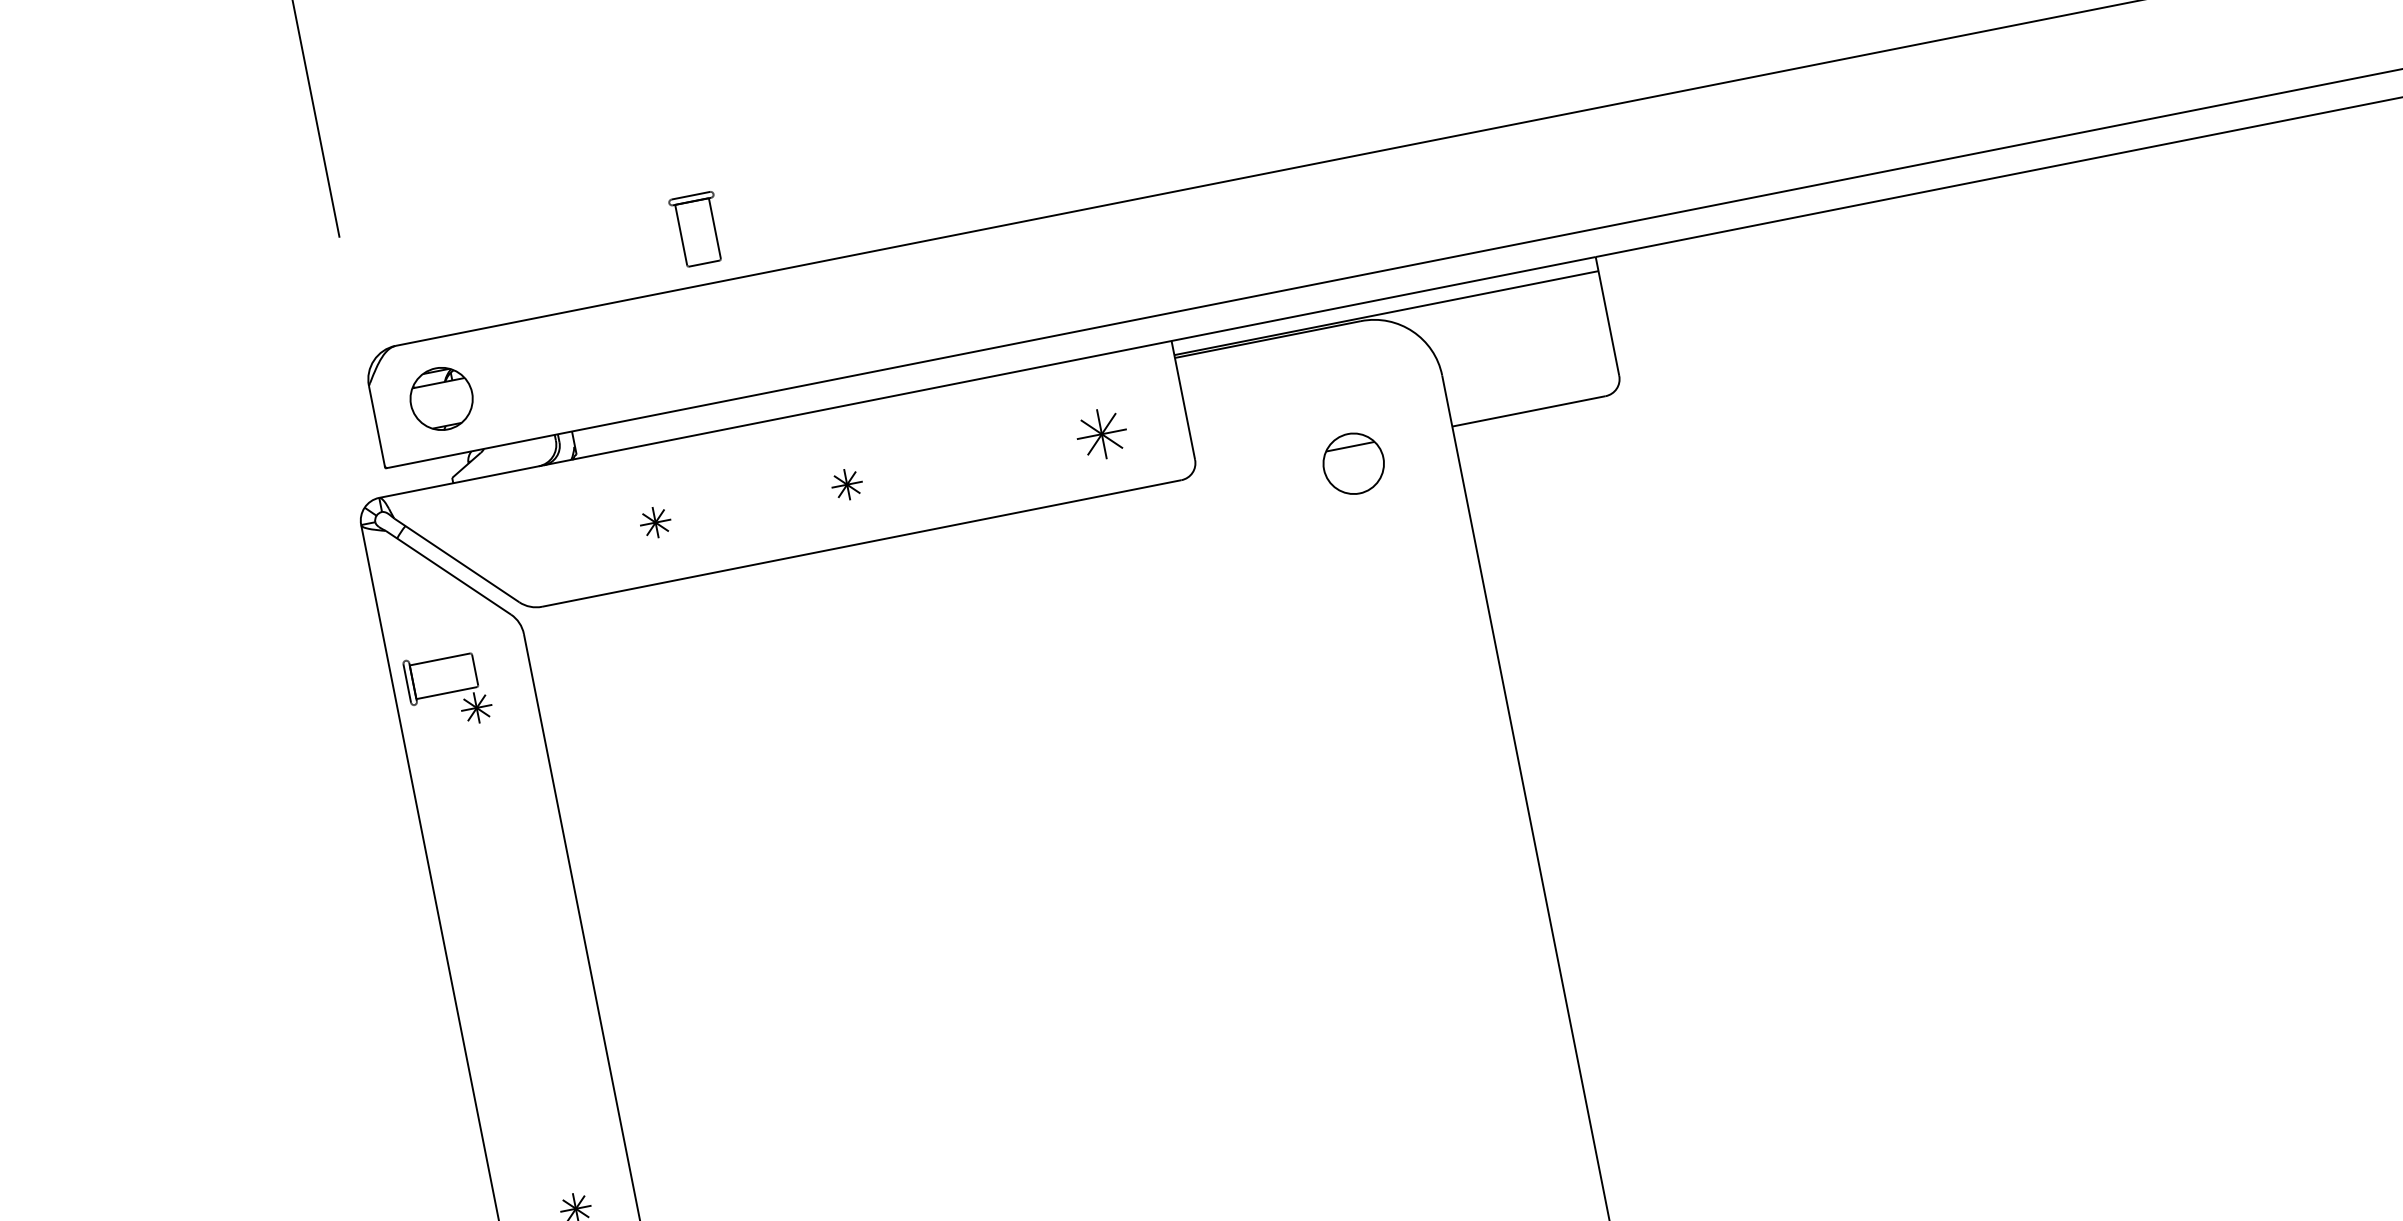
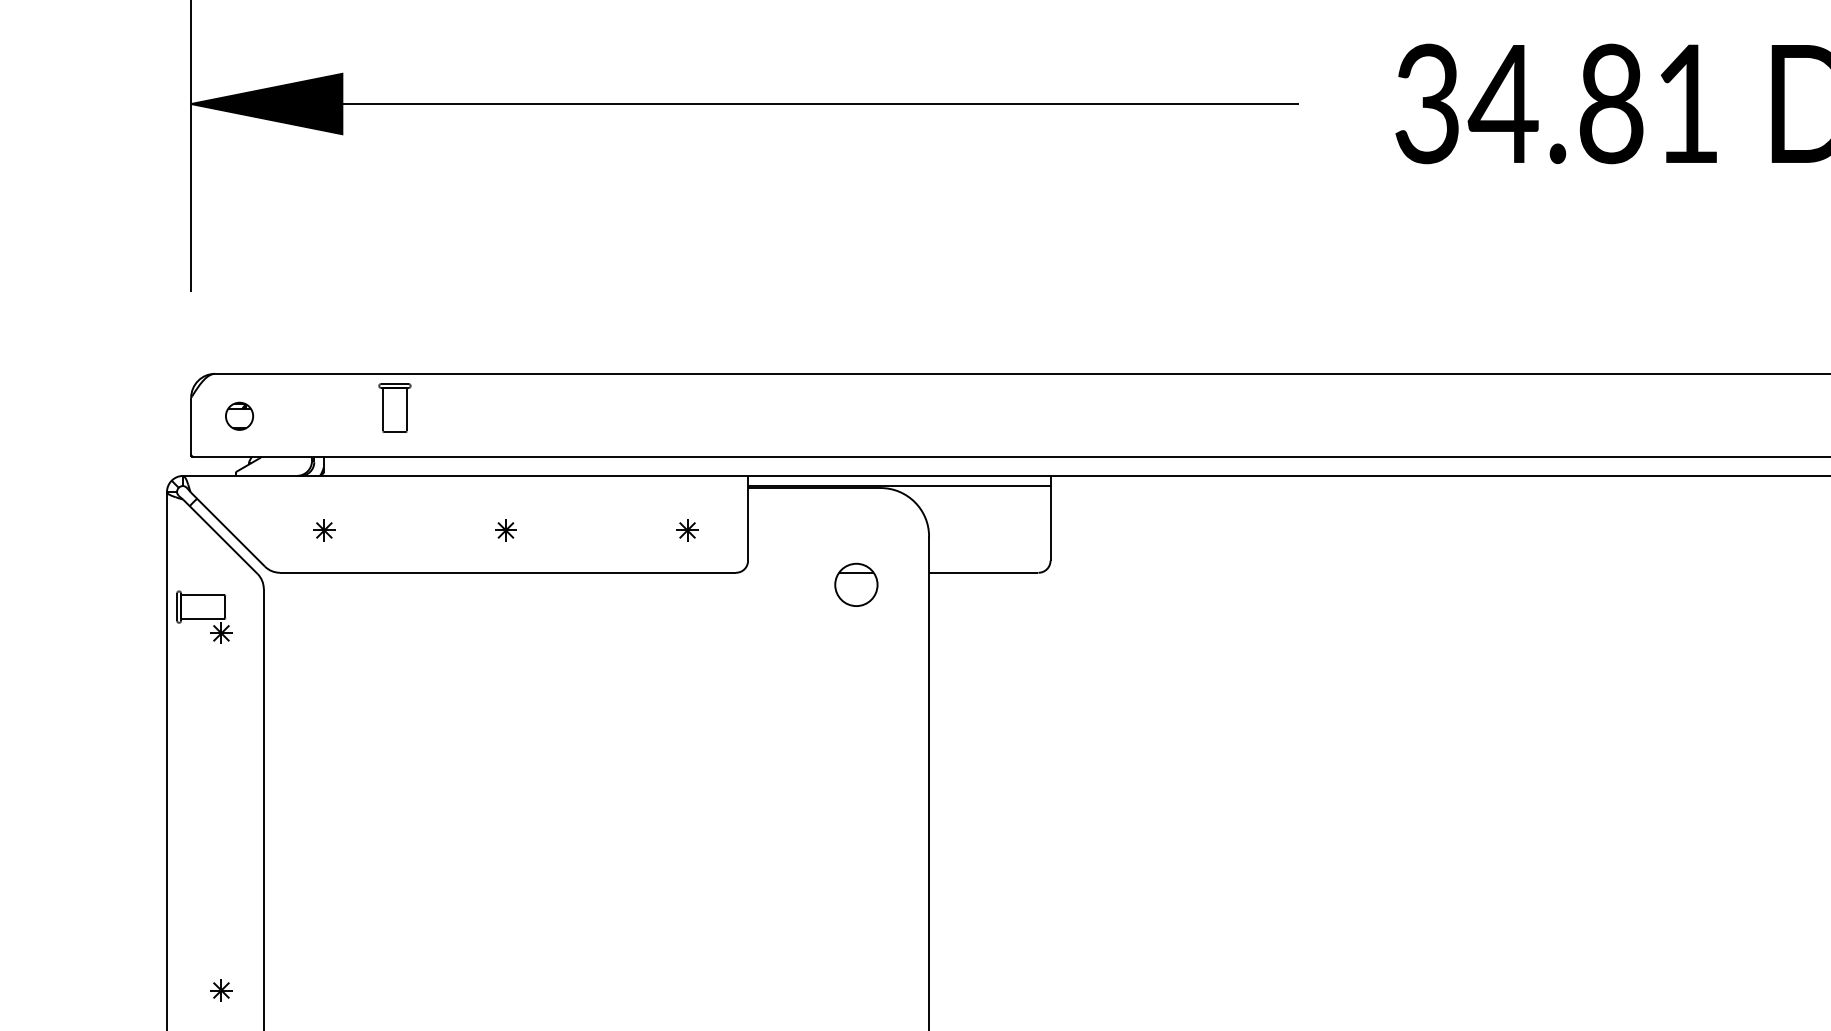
part: (697, 230) -> (394, 408), moved
part: (441, 397) -> (239, 415), size x0.62
part: (1101, 434) -> (687, 530), size x0.62
part: (655, 522) -> (324, 530), moved

